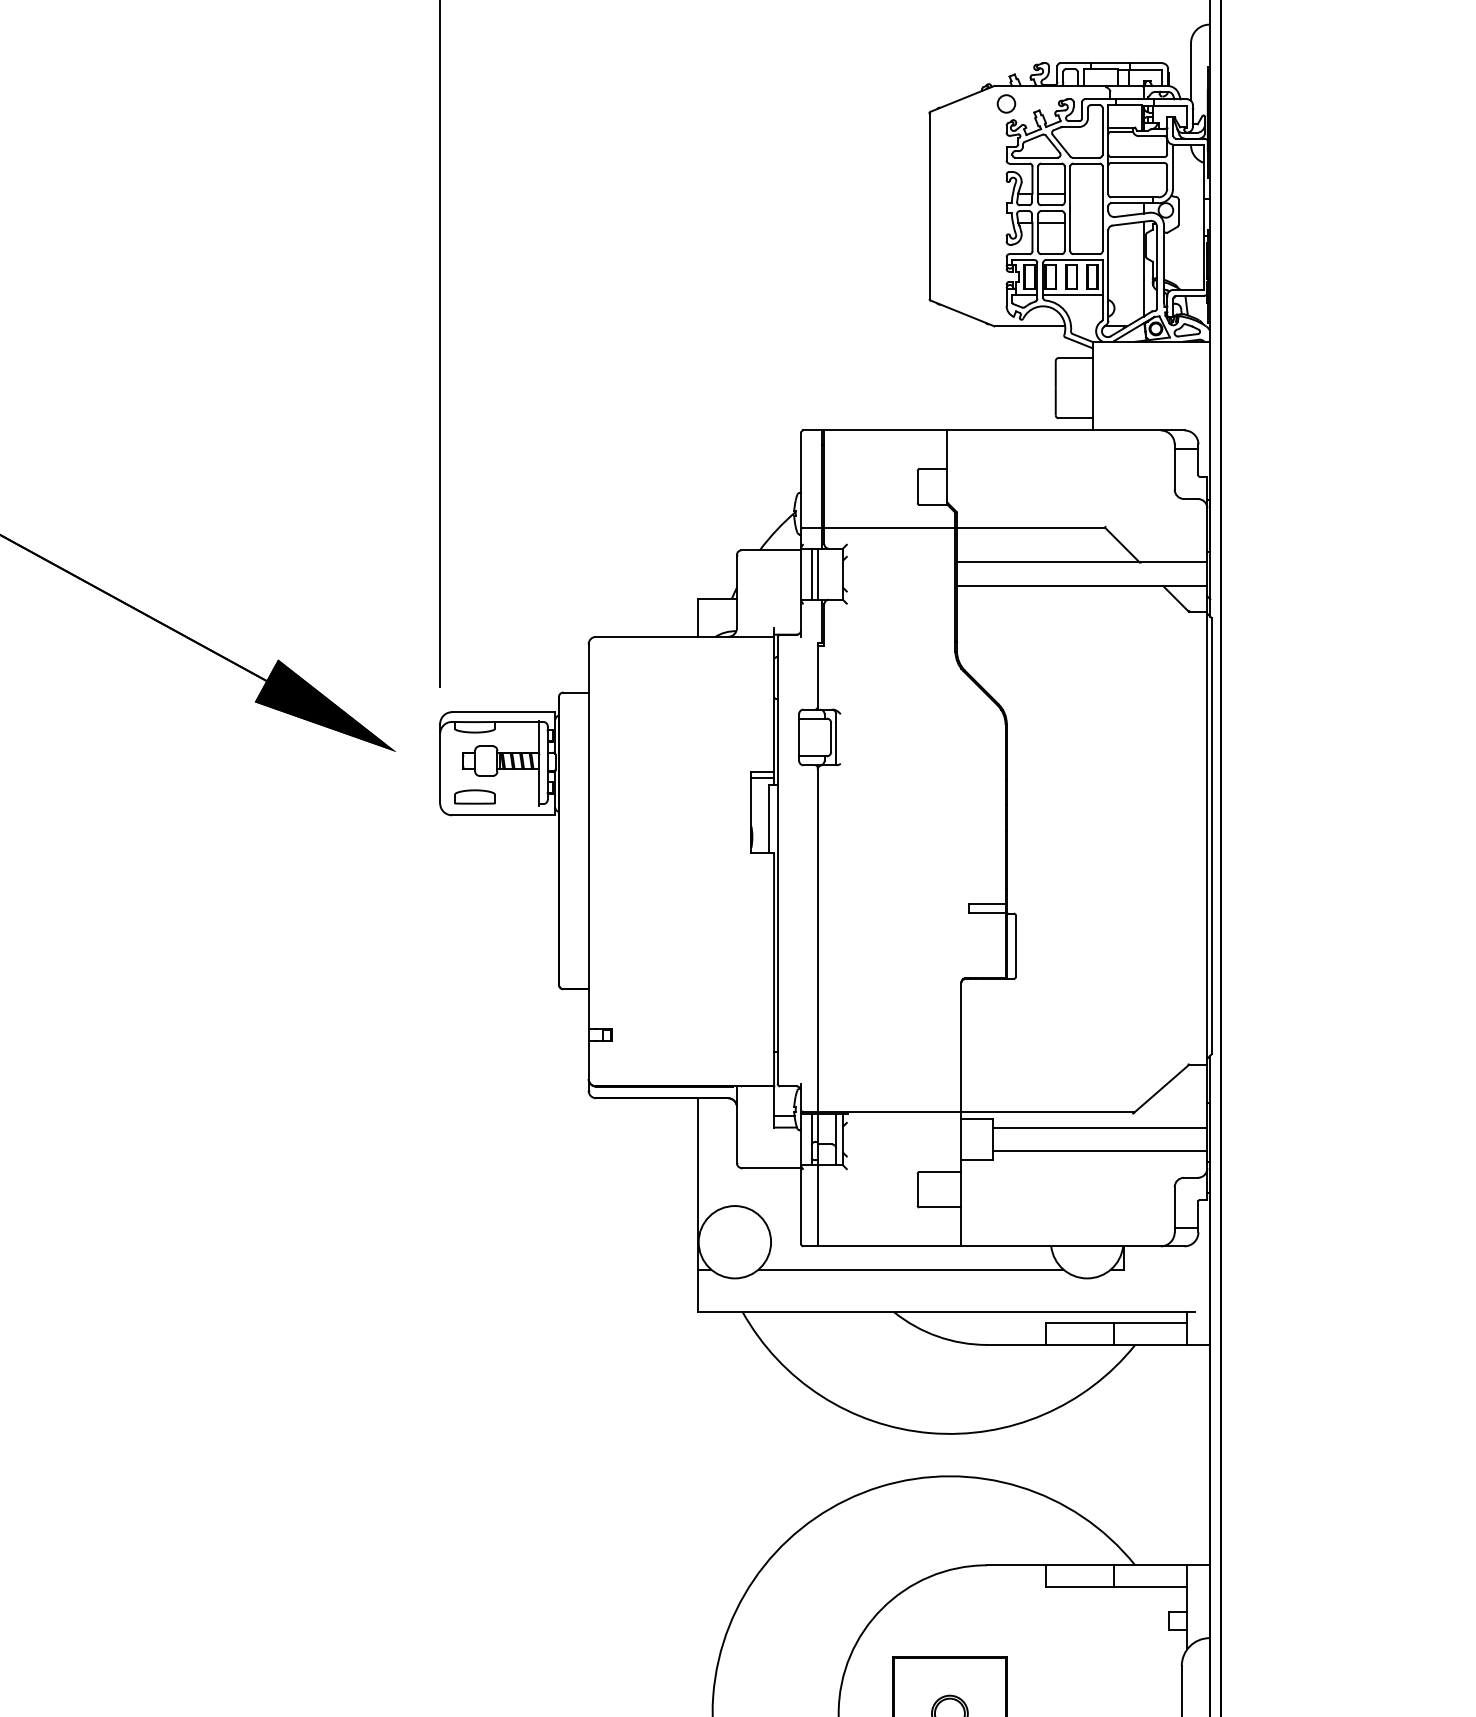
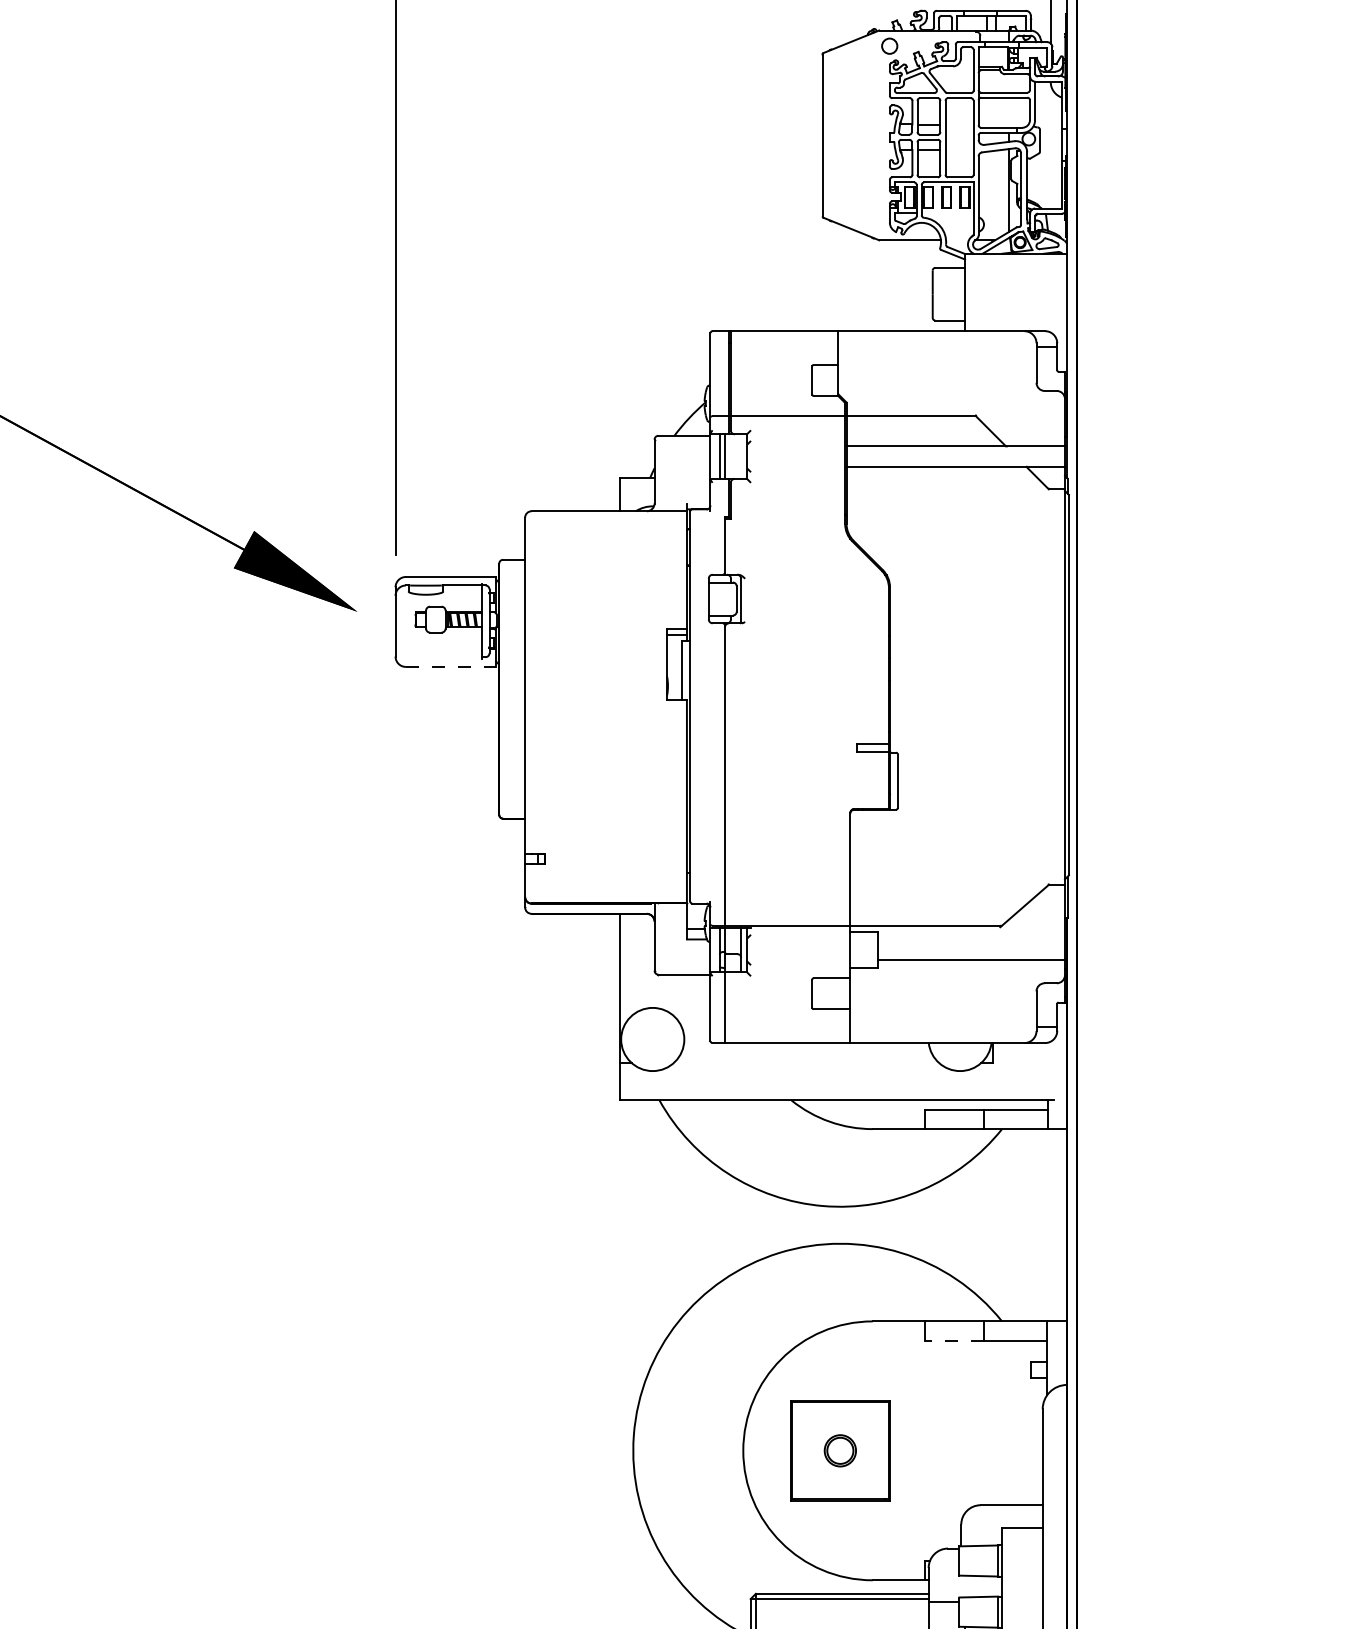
line: (1072, 294) -> (947, 212), removed
part: (474, 796) -> (425, 650), removed
line: (504, 814) -> (451, 666), solid -> dashed
line: (1100, 1127) -> (971, 939), removed
line: (911, 1269) -> (806, 1063), removed
line: (1080, 1587) -> (954, 1340), solid -> dashed

